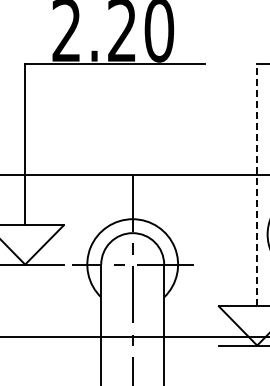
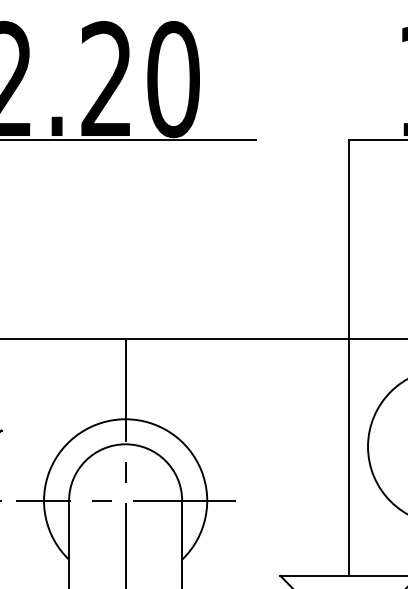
line: (257, 184) -> (349, 356), dashed -> solid

